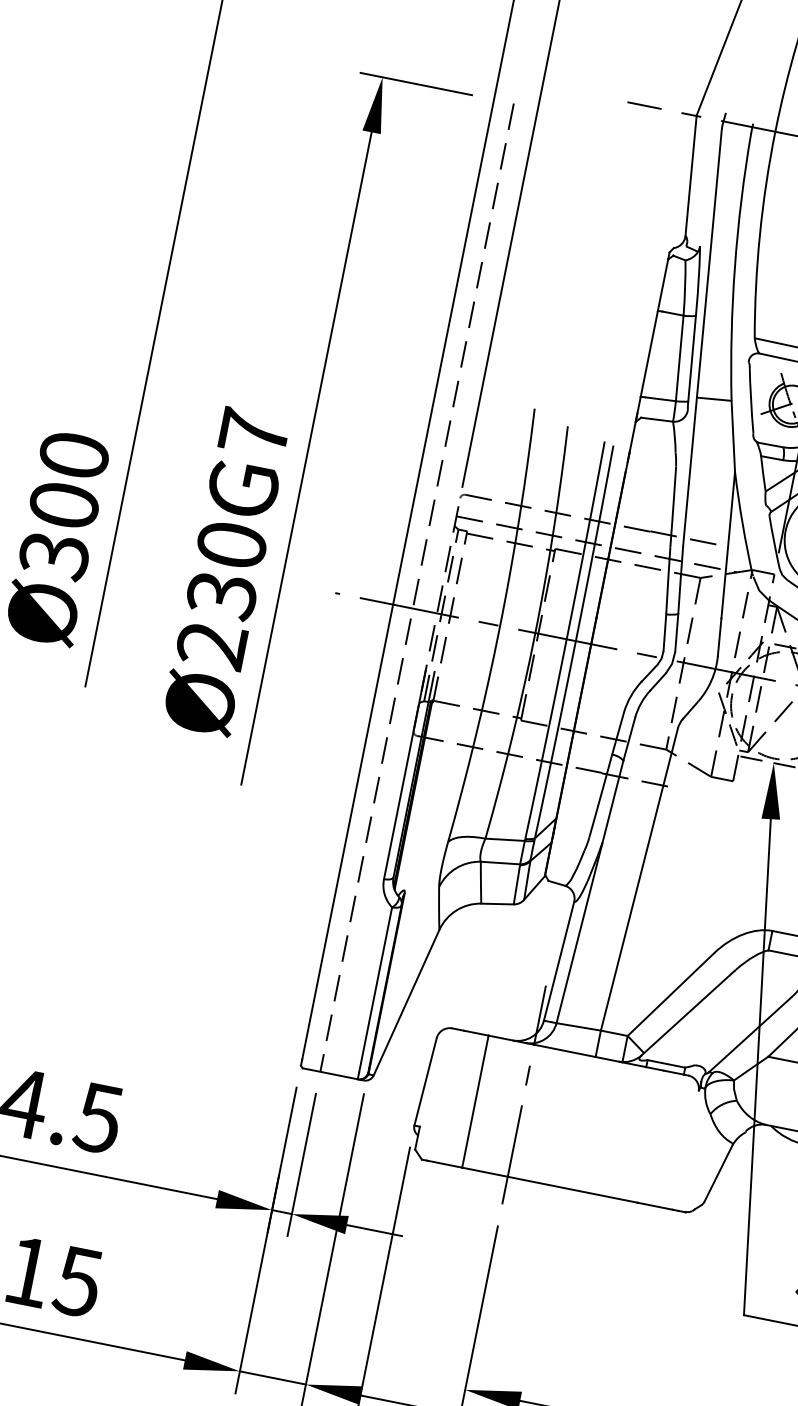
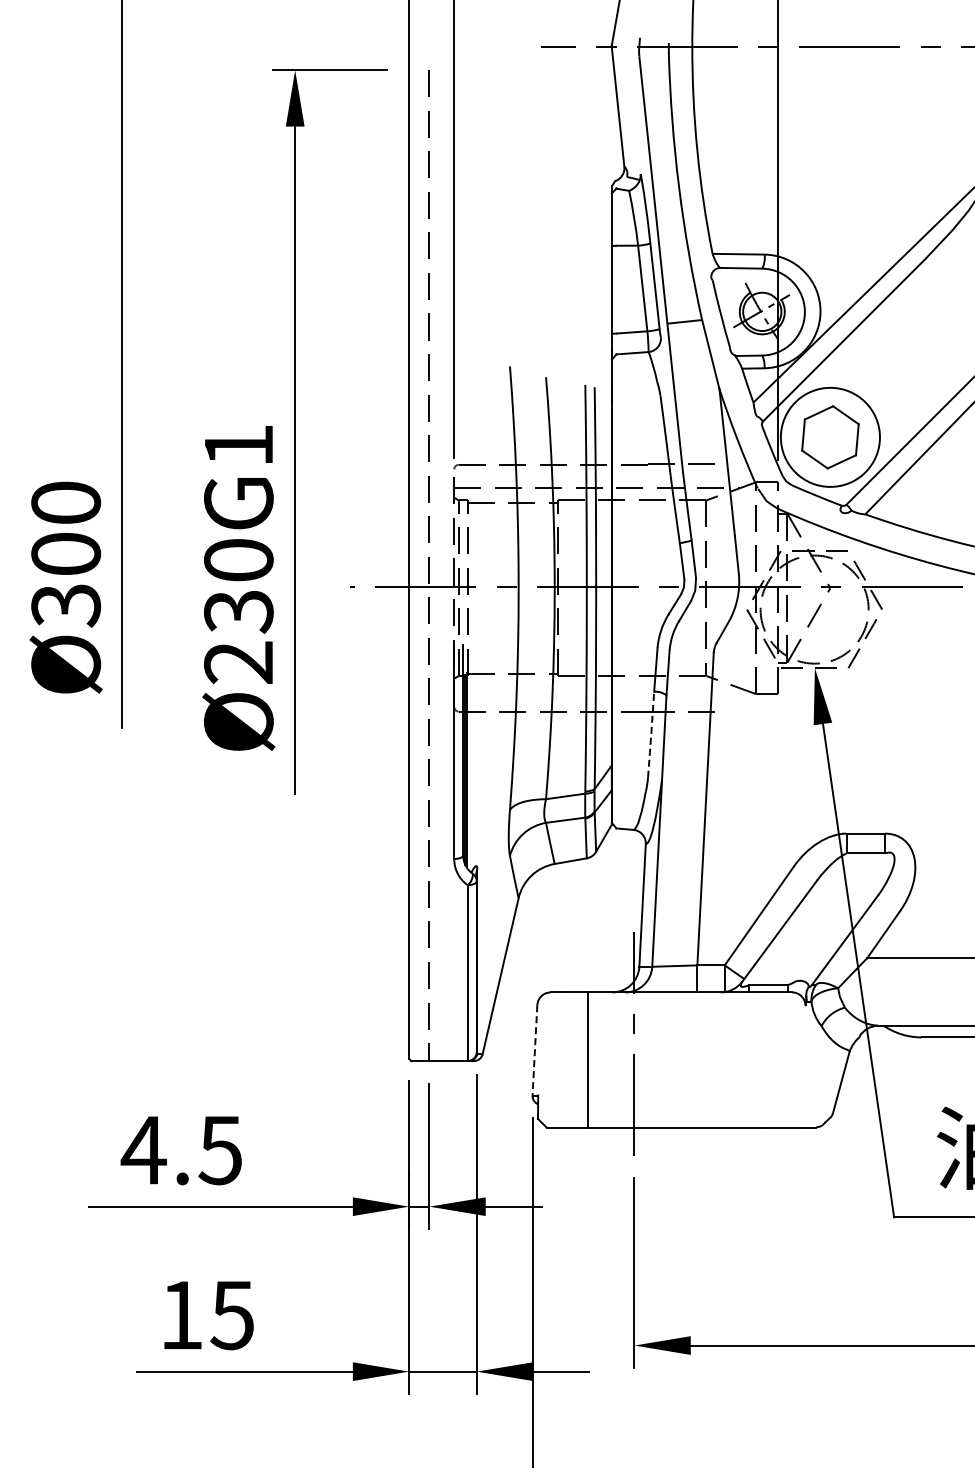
text: (253, 432) -> (238, 445), Ø230G7 -> Ø230G1
line: (600, 796) -> (651, 735), solid -> dashed
line: (425, 1081) -> (534, 1050), solid -> dashed

